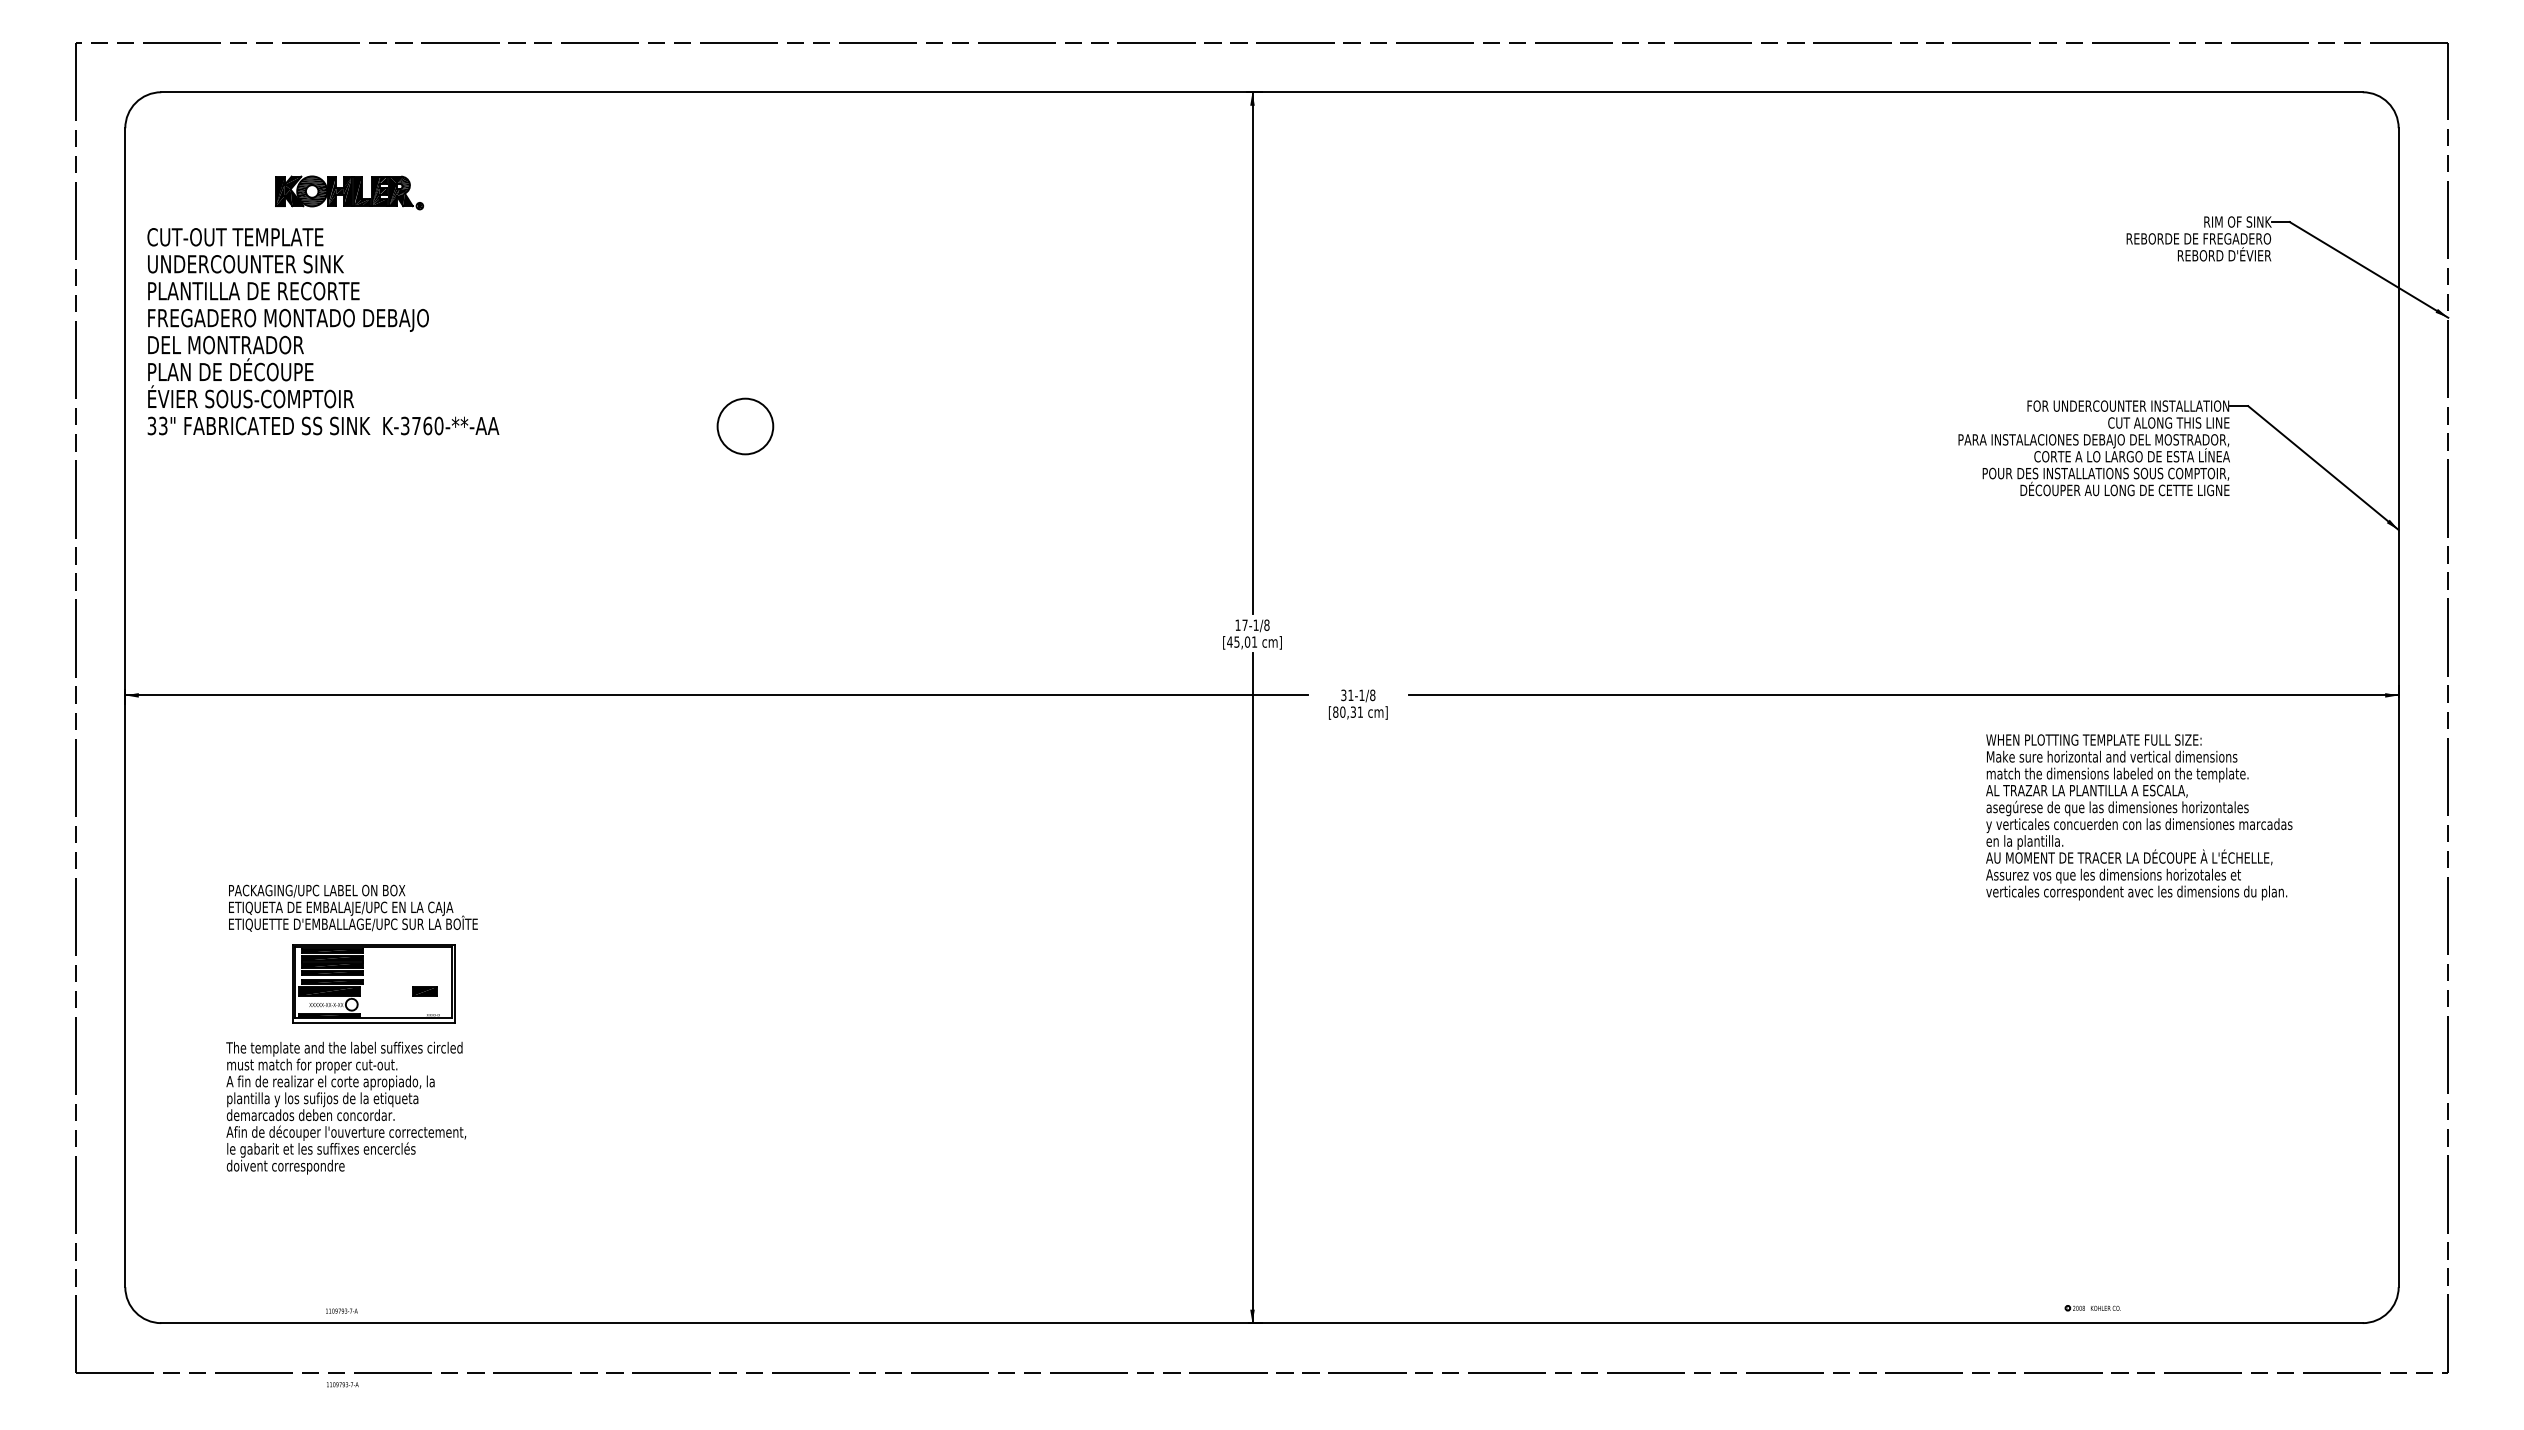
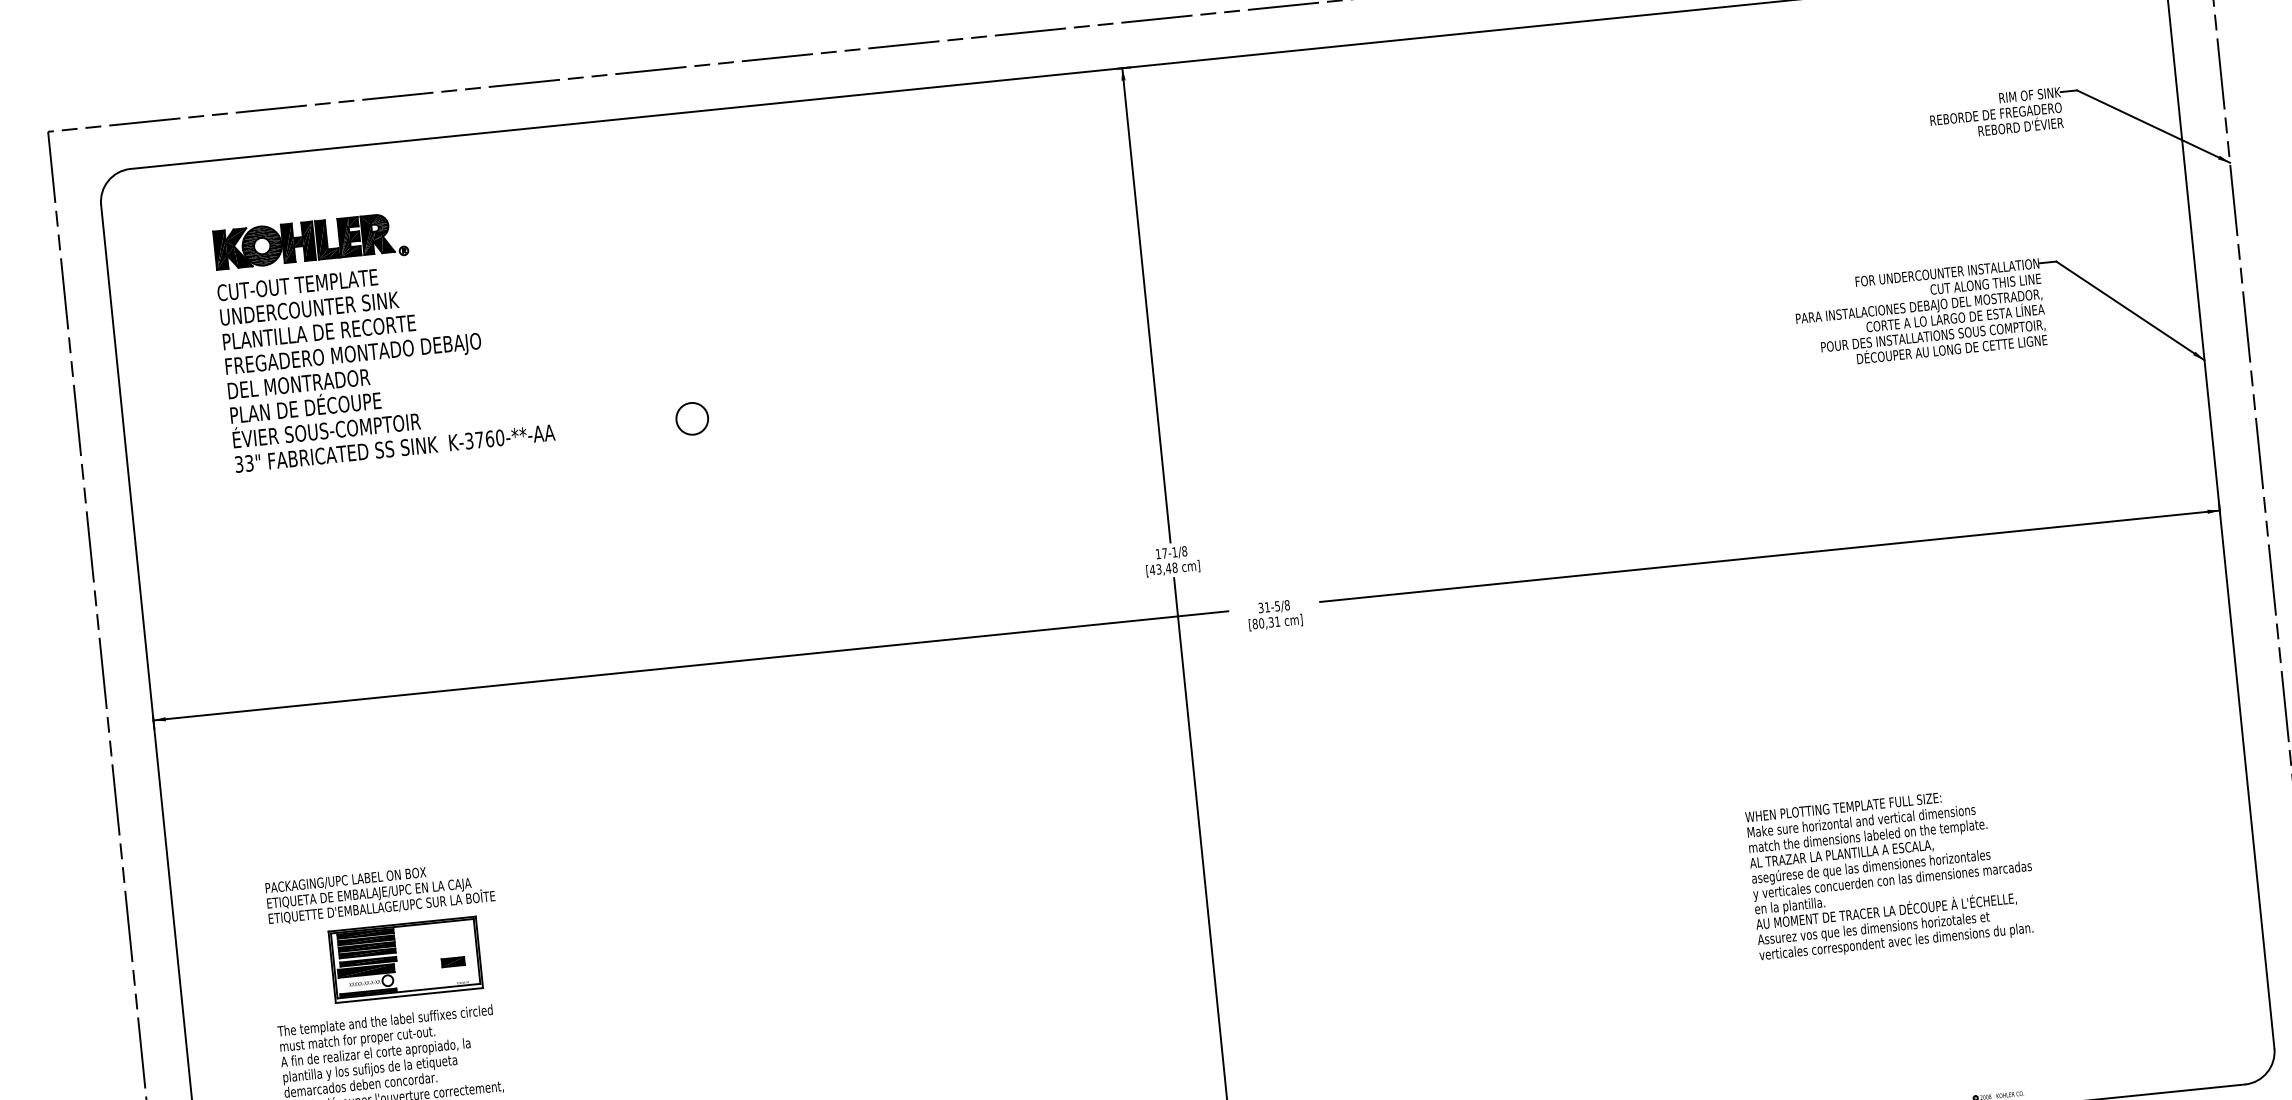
part: (349, 192) -> (310, 242), size x1.43
text: (323, 331) -> (386, 362), moved
circle: (745, 426) -> (692, 418), size x0.62
text: (1245, 641) -> (1166, 568), [45,01 -> [43,48
text: (1361, 695) -> (1277, 606), 31-1/8 -> 31-5/8
text: (2139, 817) -> (1891, 873), moved

